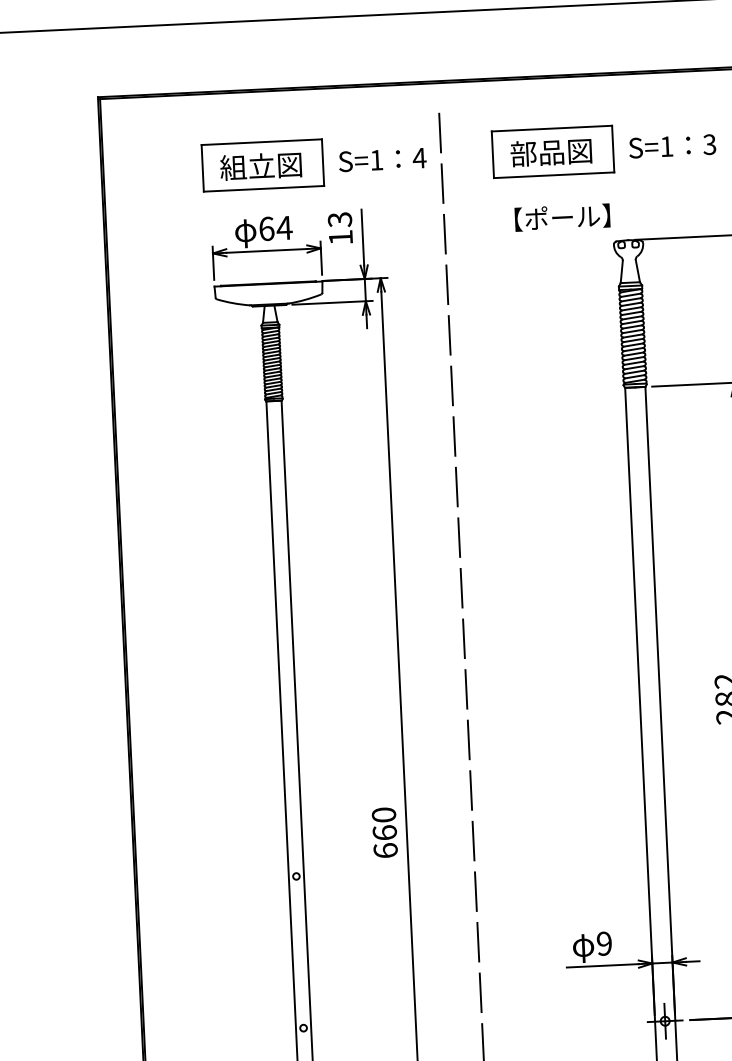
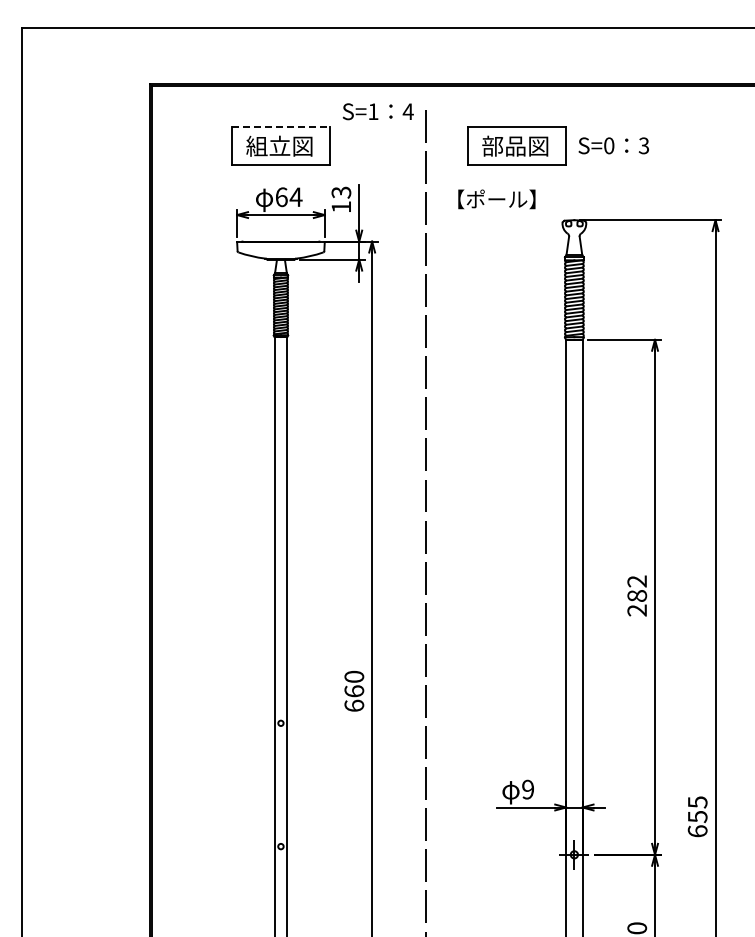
line: (261, 141) -> (280, 126), solid -> dashed
text: (667, 146) -> (609, 145), S=1 -> S=0
text: (381, 159) -> (377, 111), moved
text: (562, 217) -> (496, 199), moved

